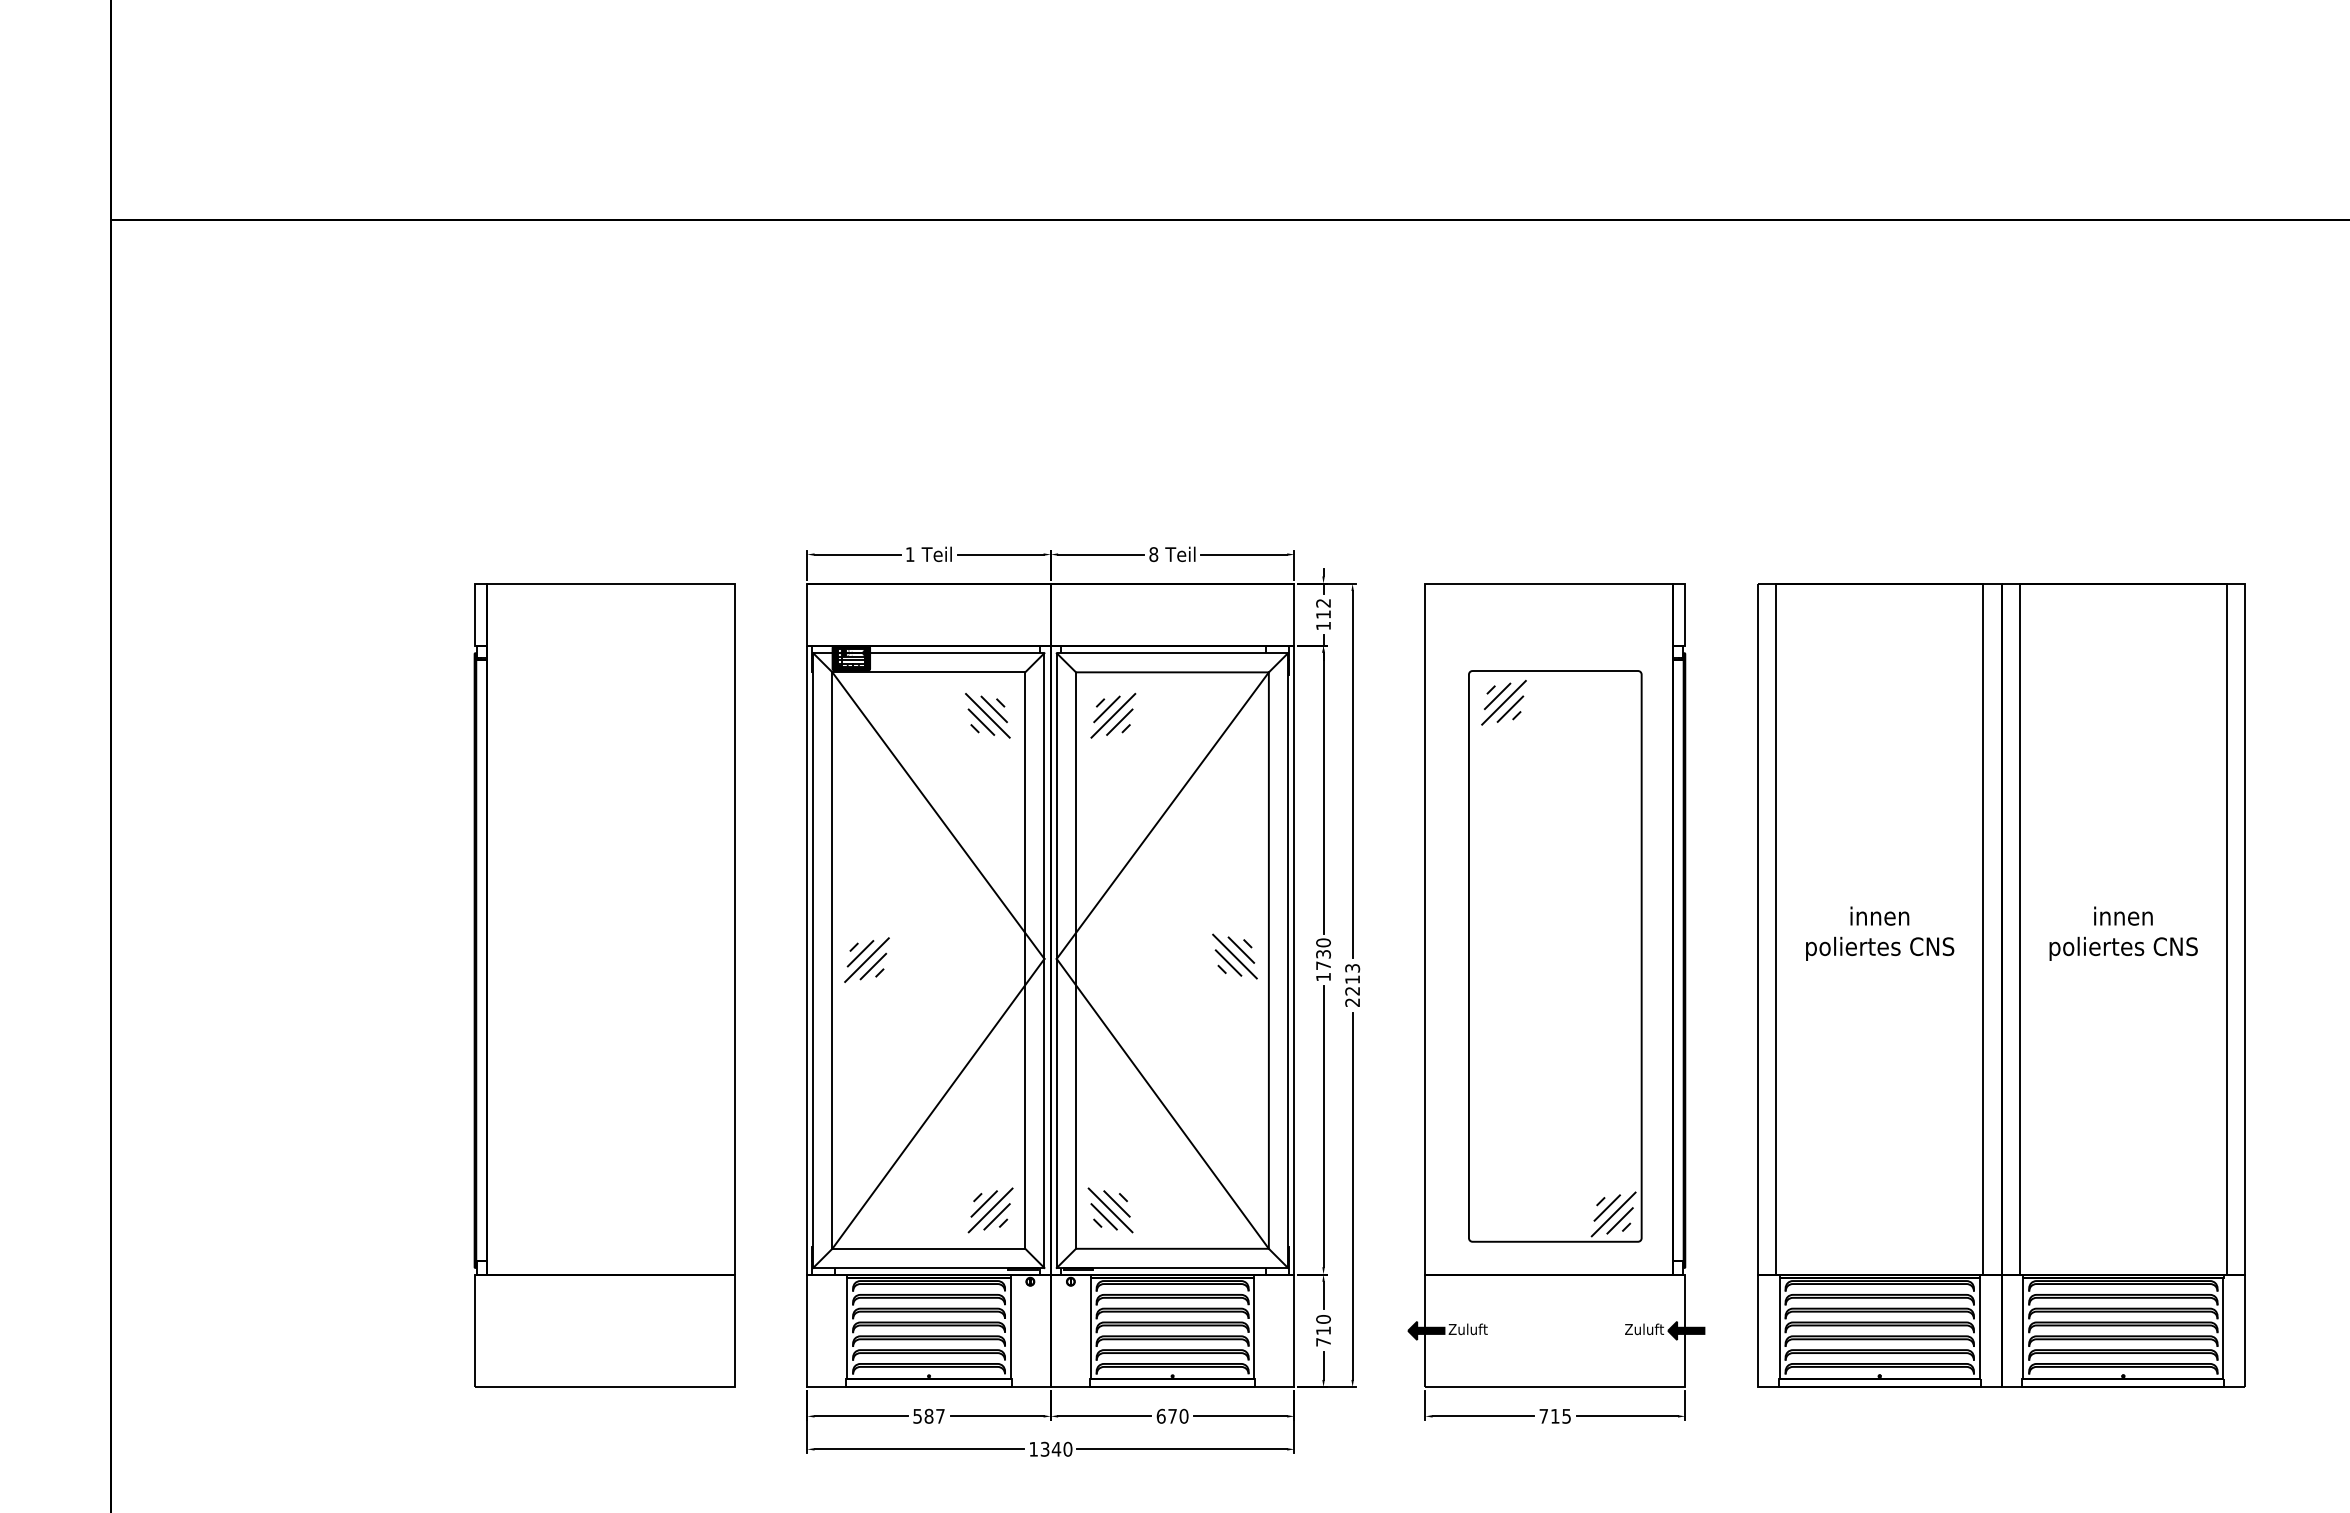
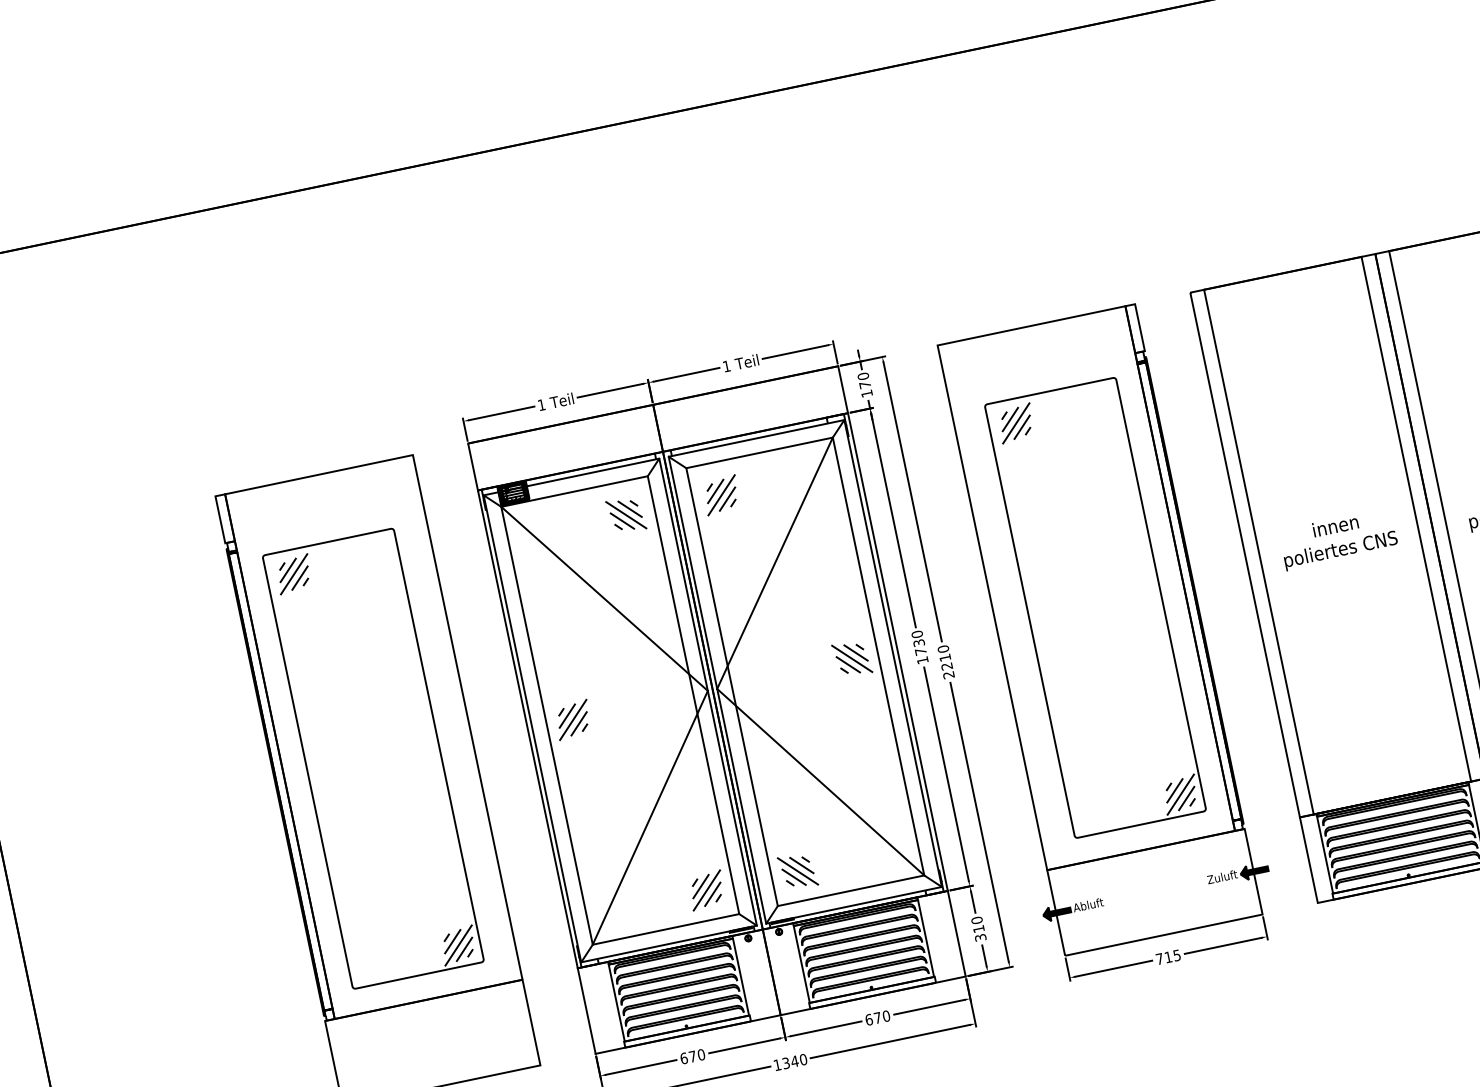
text: (1153, 554) -> (726, 366), 8 -> 1
text: (1323, 608) -> (864, 380), 112 -> 170
part: (604, 956) -> (373, 758), added
text: (1352, 967) -> (943, 648), 2213 -> 2210
text: (1456, 1329) -> (1079, 906), Zuluft -> Abluft
text: (1323, 1342) -> (980, 937), 710 -> 310
text: (928, 1415) -> (692, 1056), 587 -> 670

